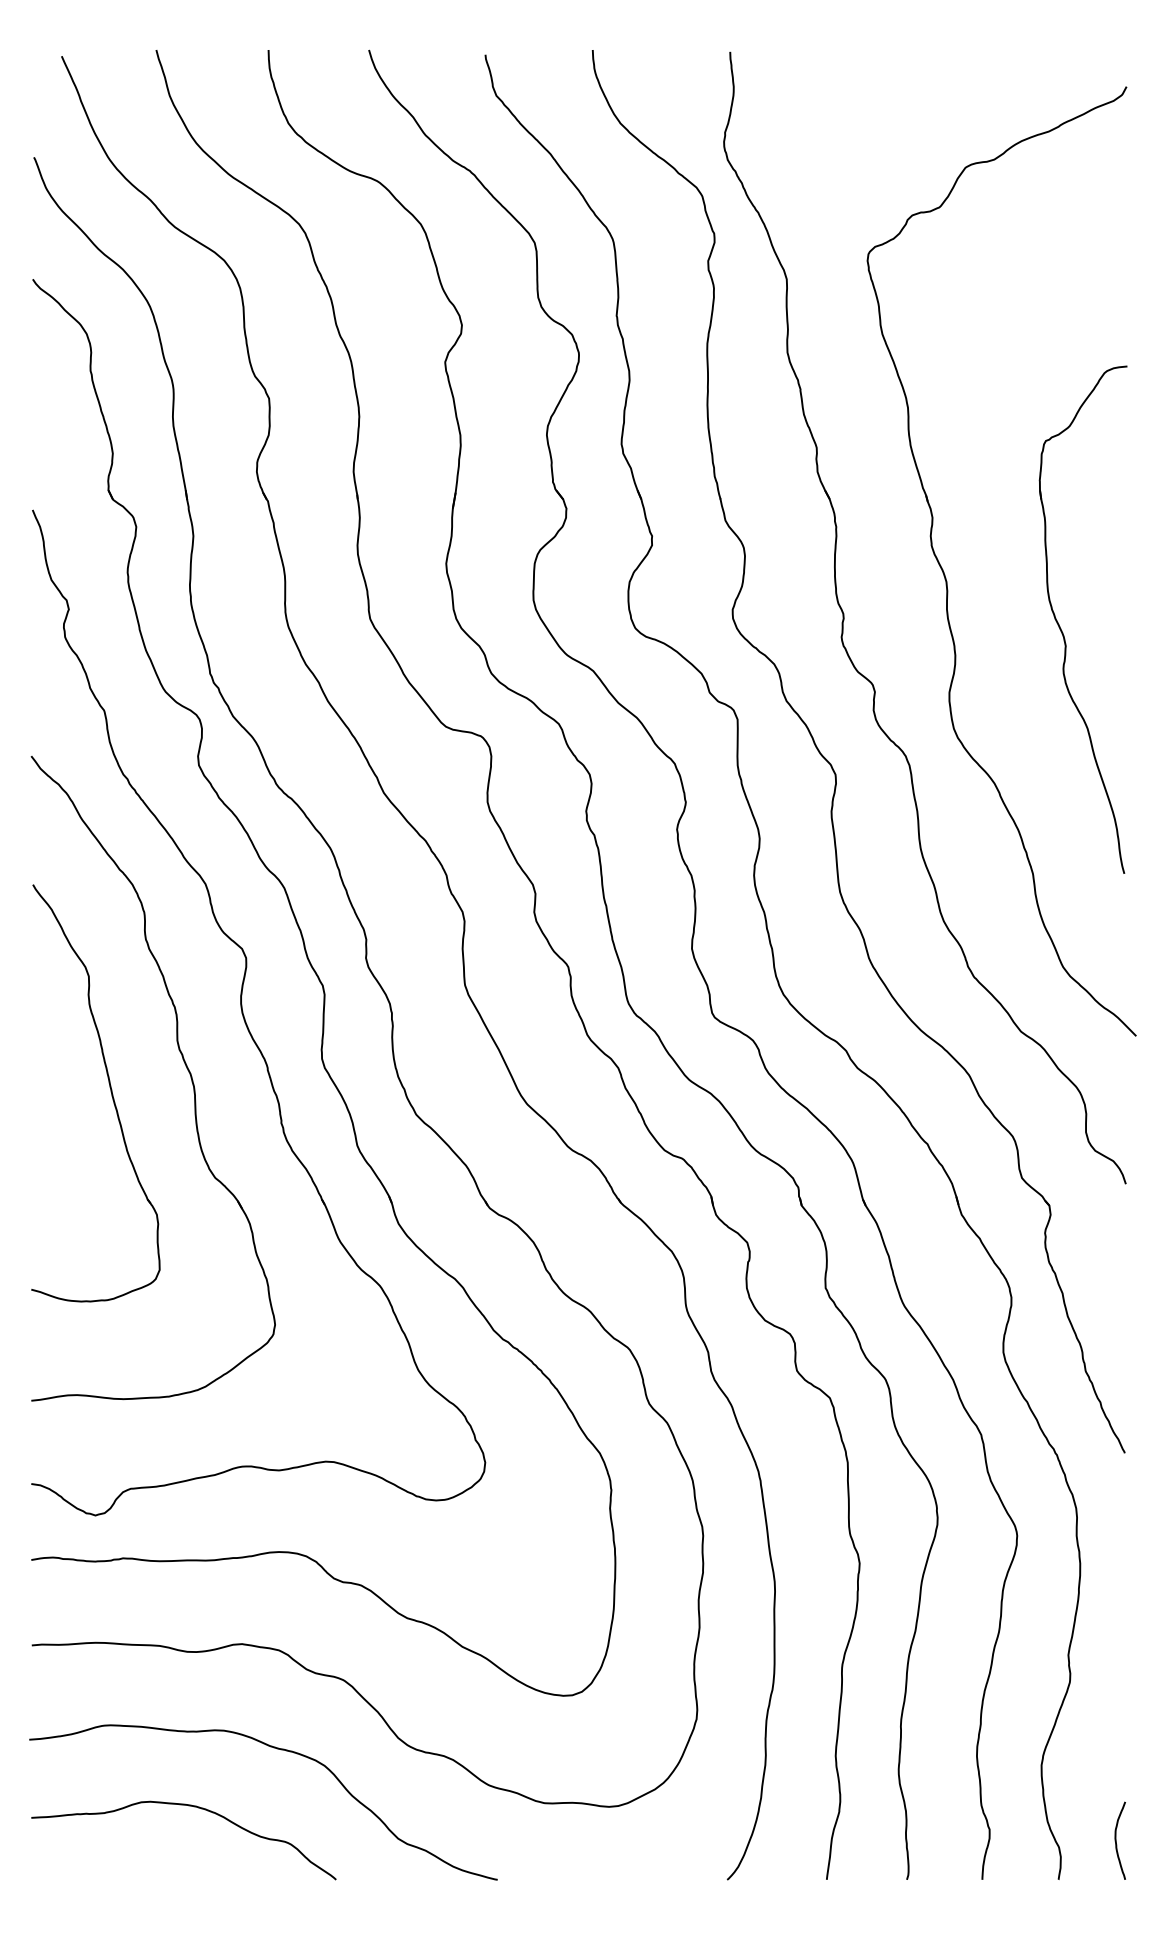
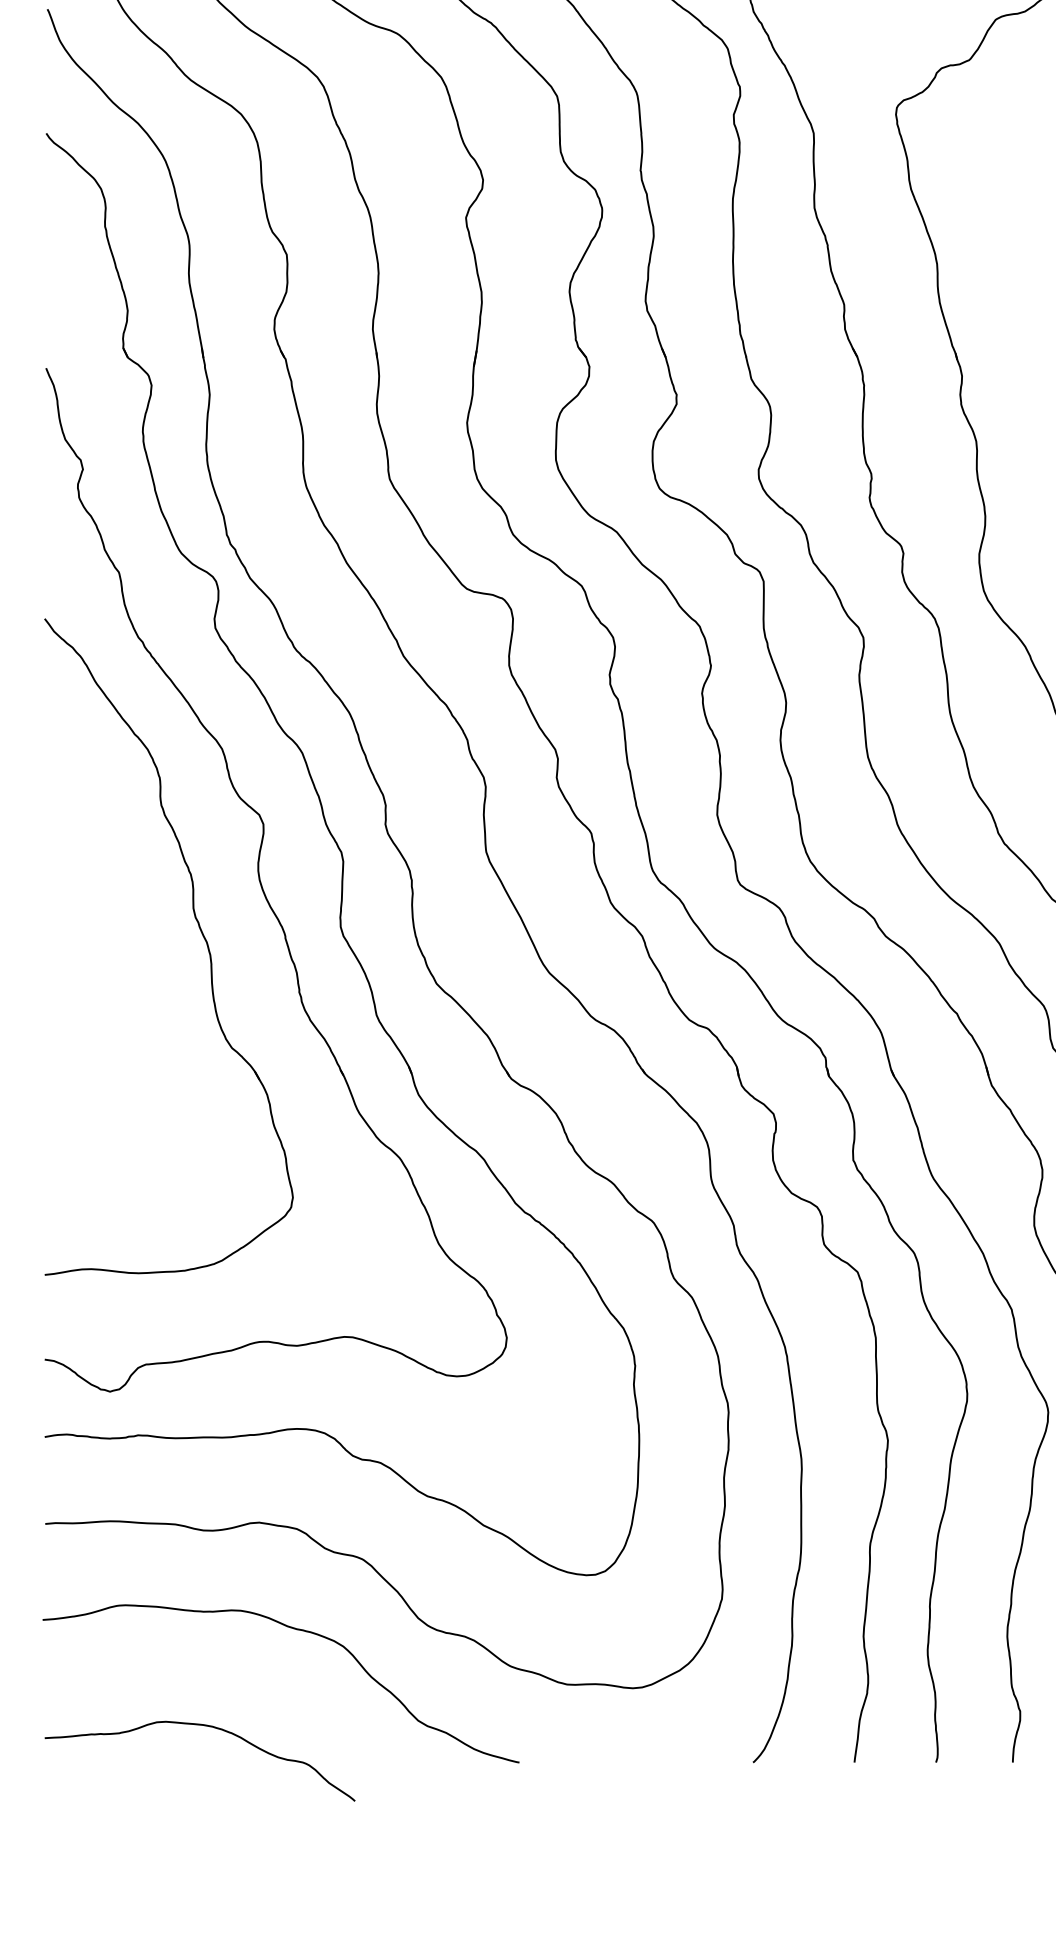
part: (110, 1092) -> (125, 961), removed
curve: (188, 1806) -> (204, 1726), moved

